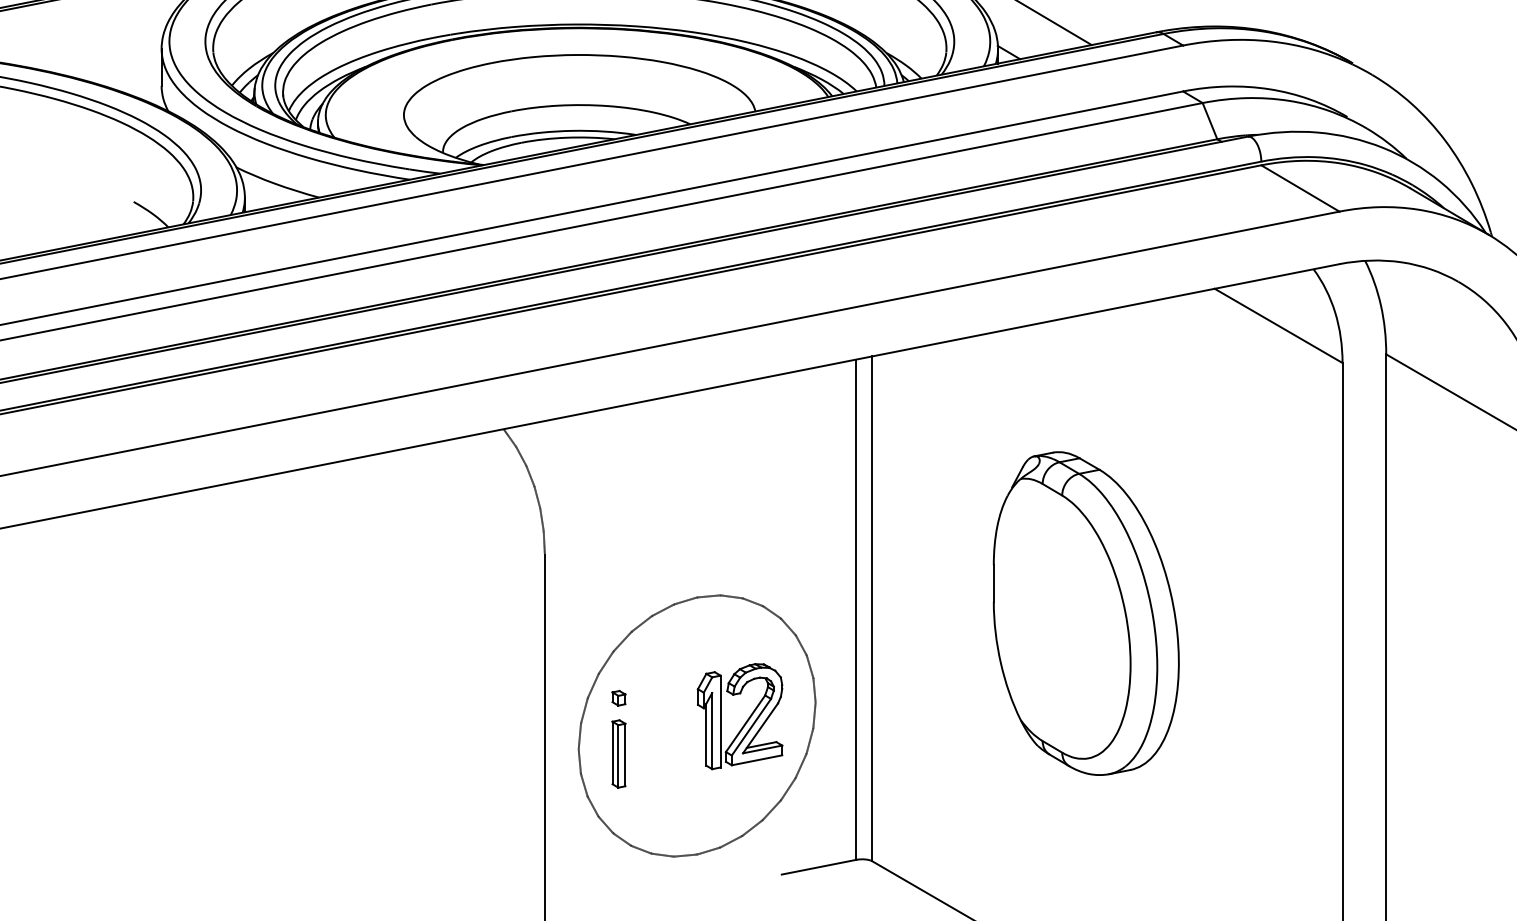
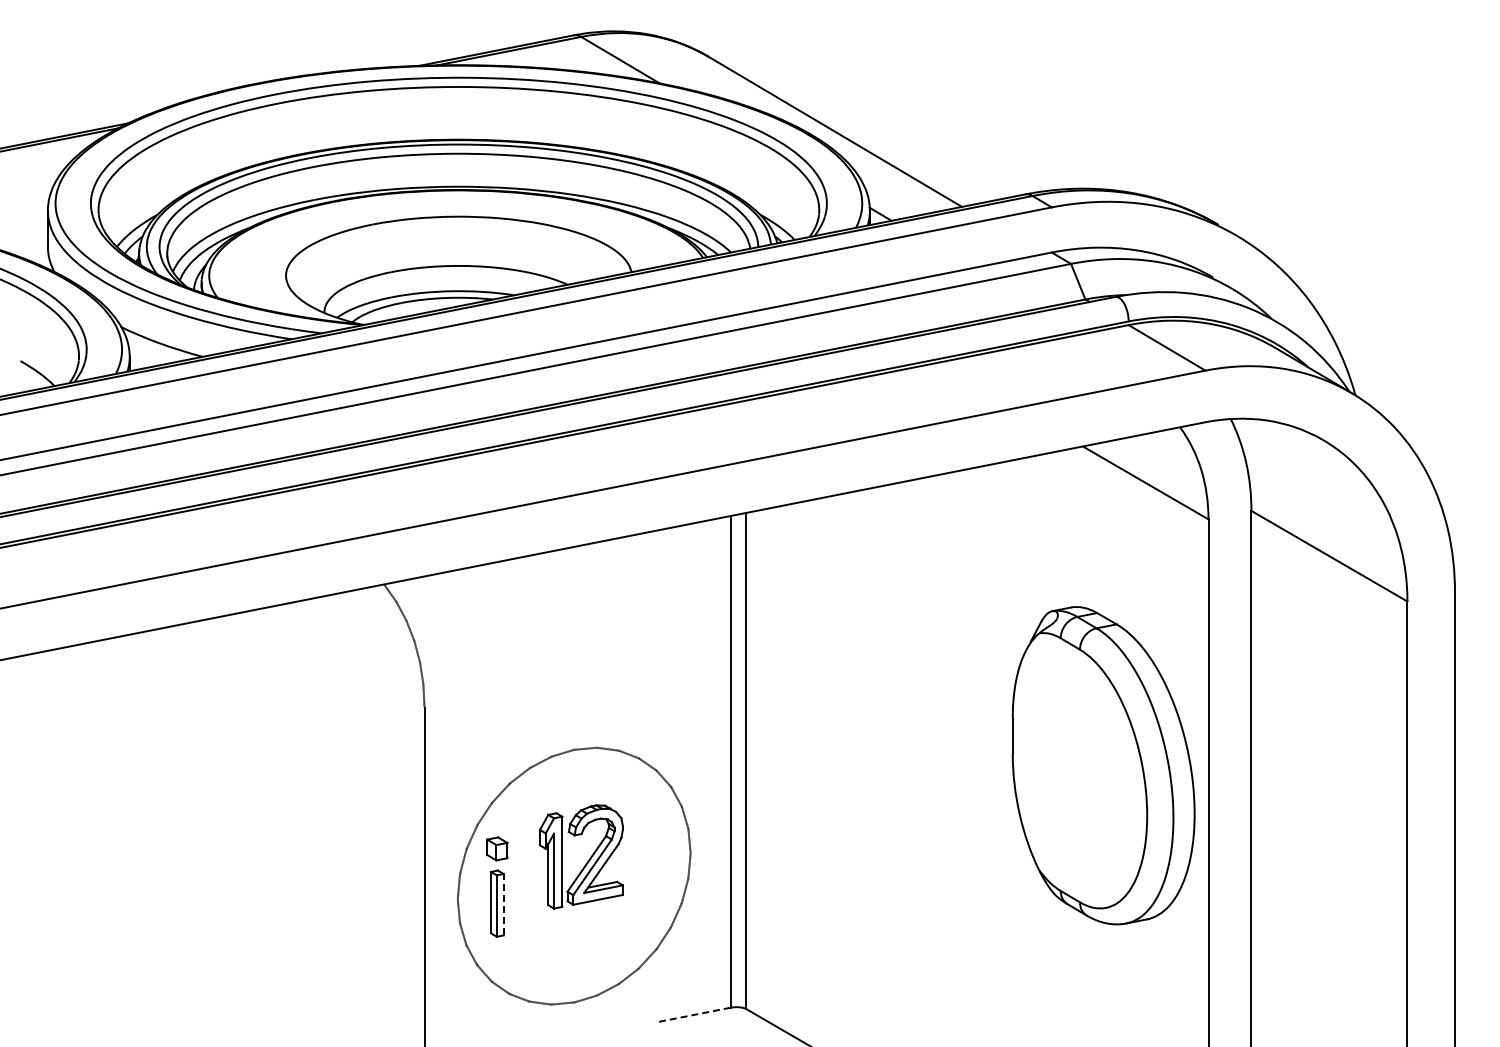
part: (1086, 613) -> (1103, 765), moved
part: (619, 697) -> (497, 848), size x1.6
part: (745, 722) -> (586, 862), moved
line: (625, 754) -> (503, 904), solid -> dashed
line: (818, 867) -> (693, 1015), solid -> dashed

